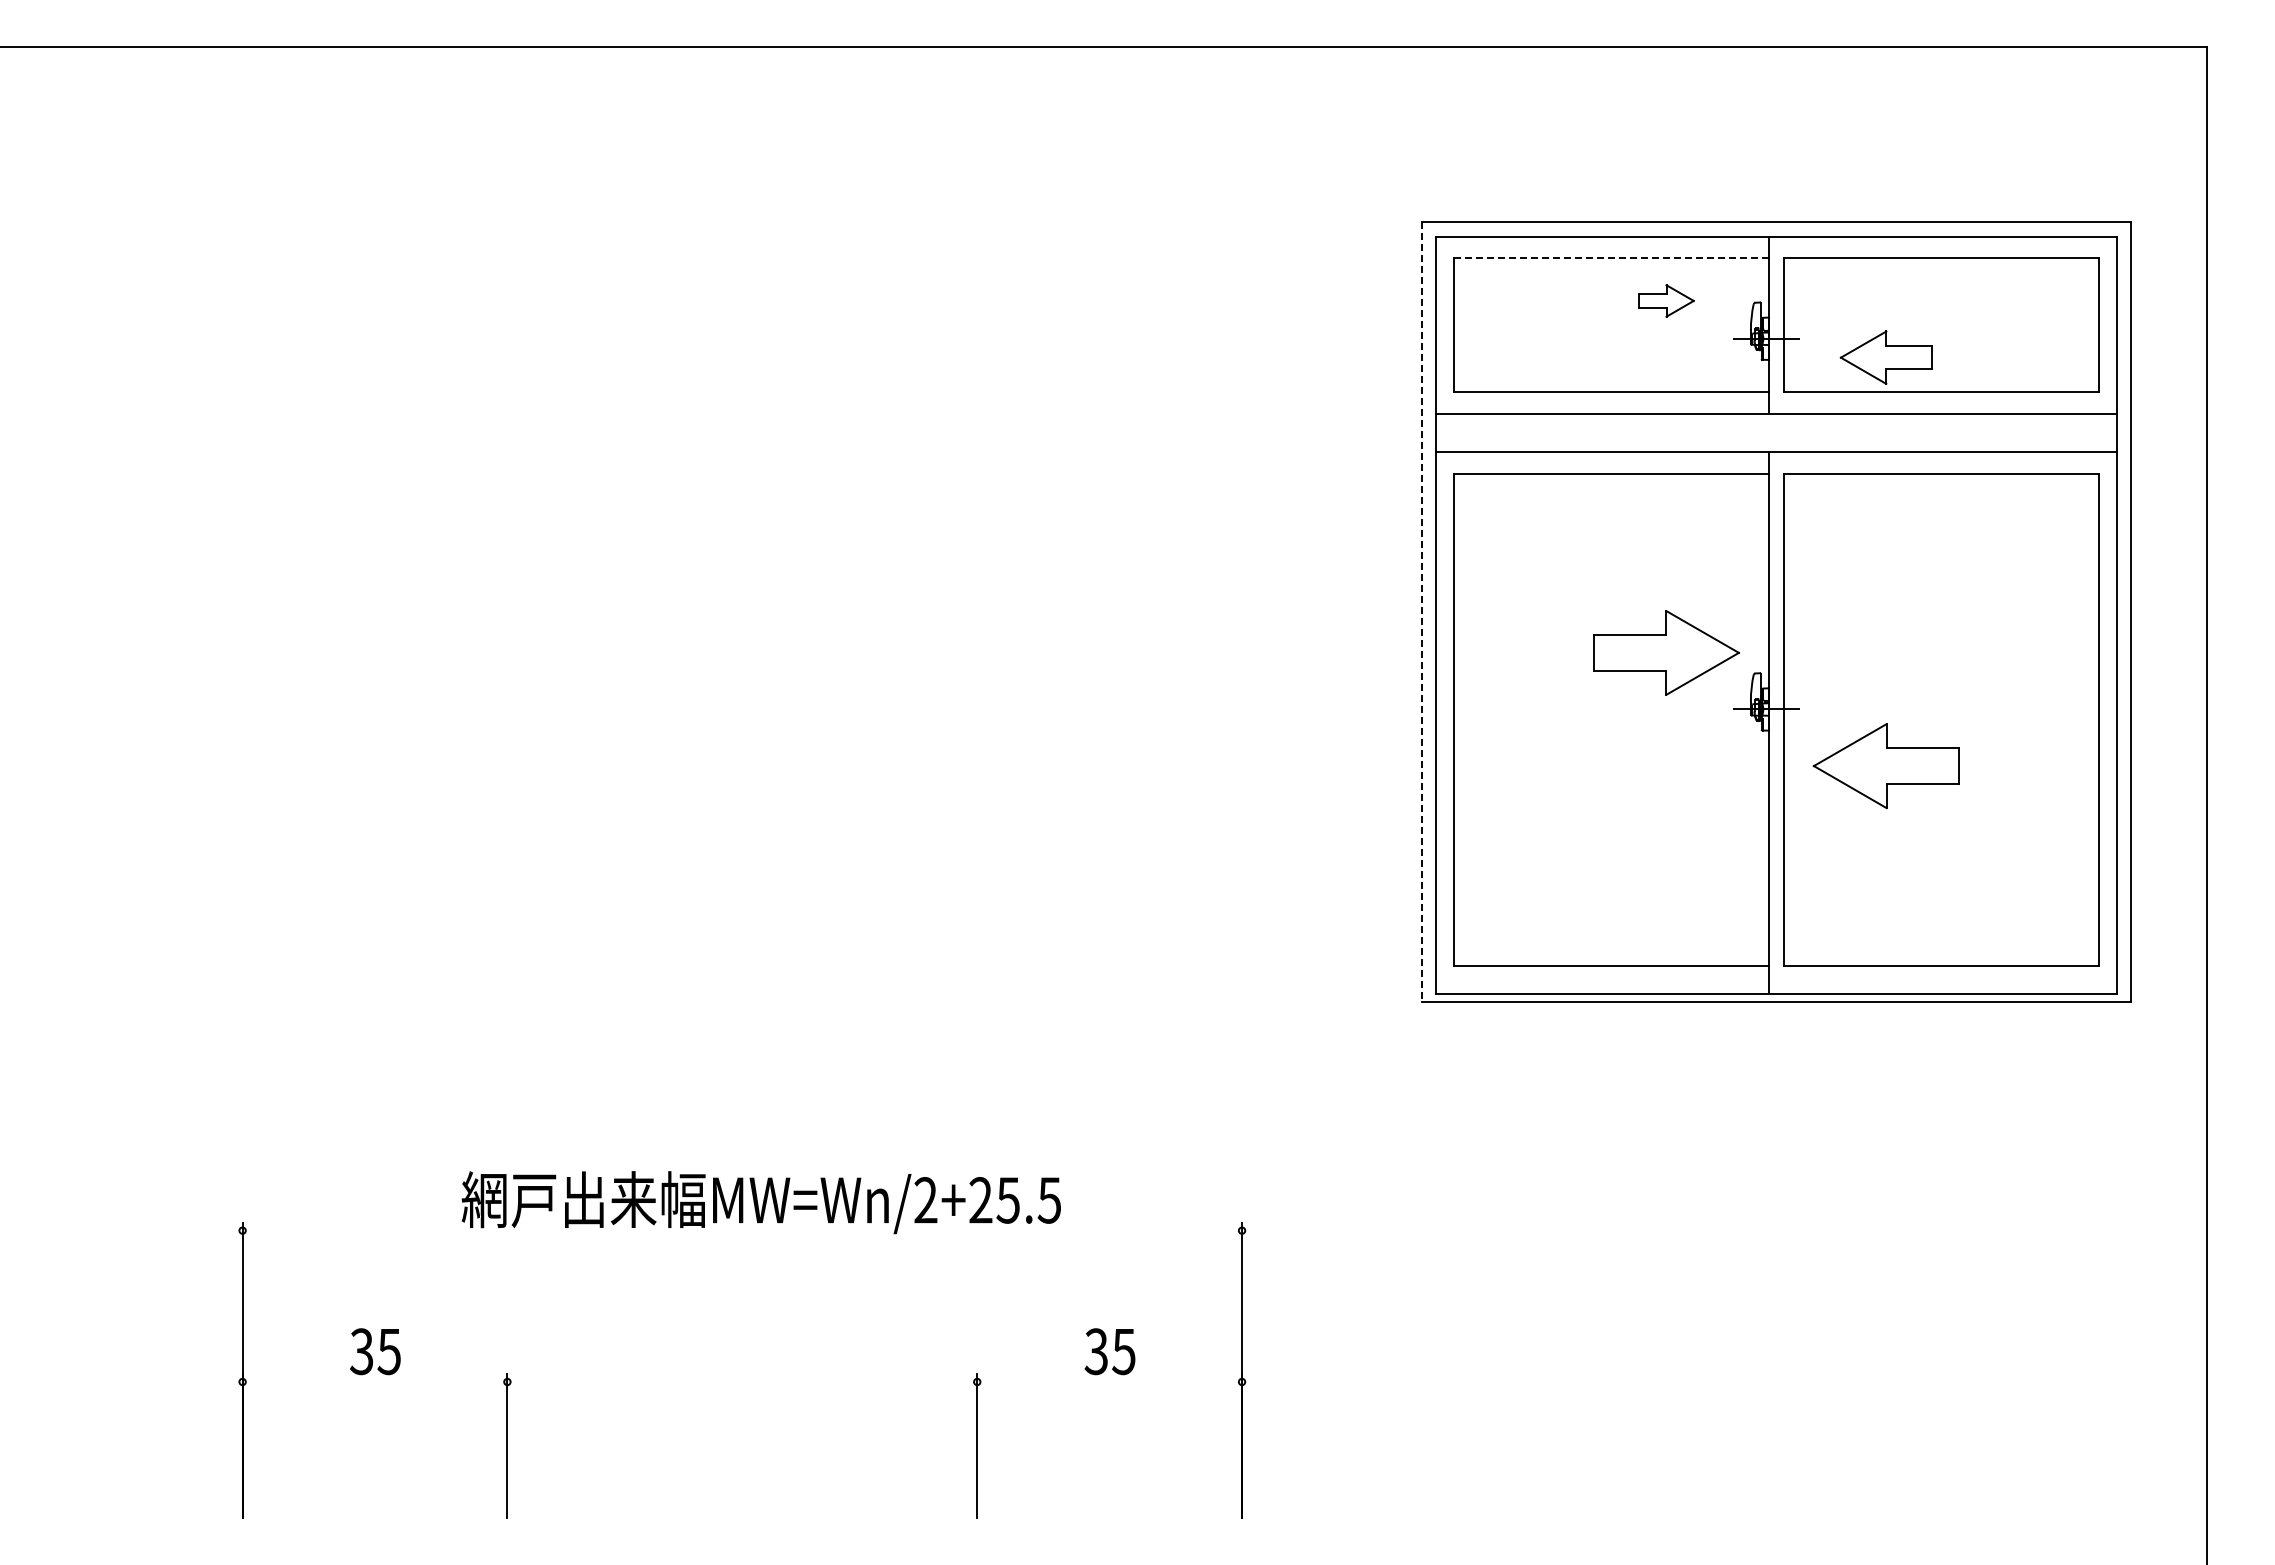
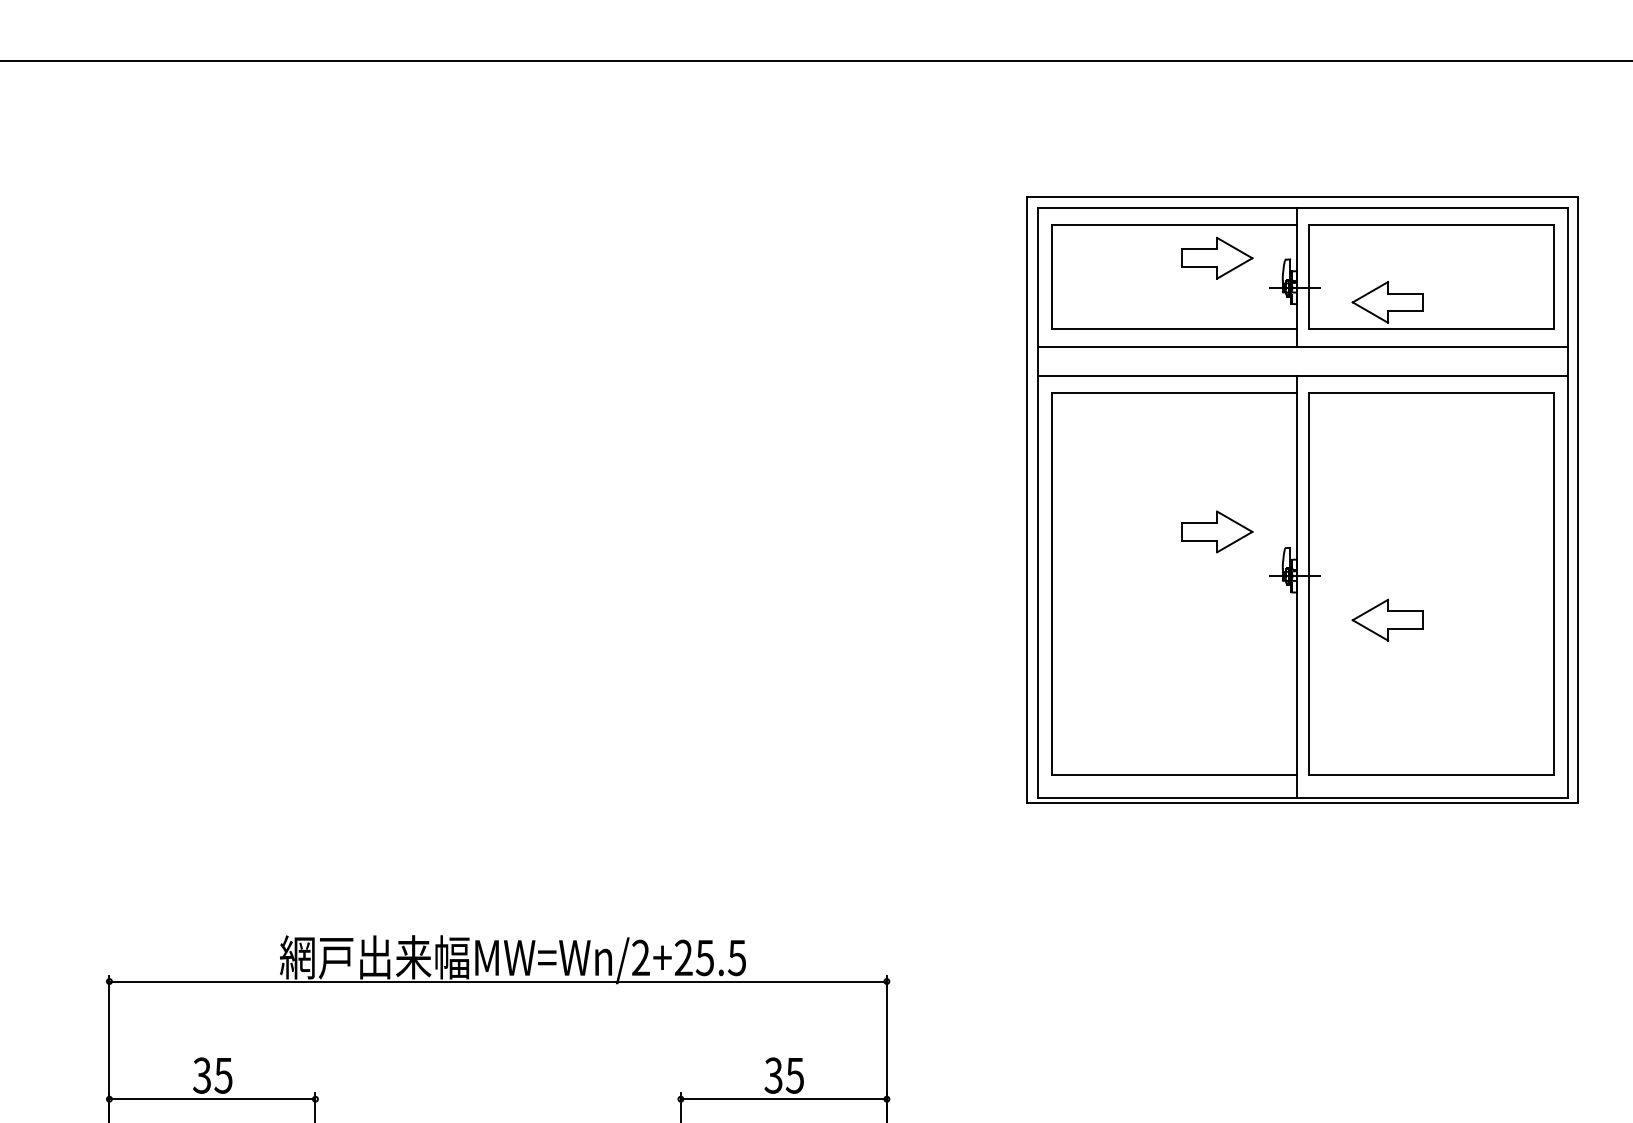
line: (1612, 258) -> (1175, 225), dashed -> solid
part: (1666, 300) -> (1217, 257), size x1.67
line: (1422, 611) -> (1027, 499), dashed -> solid
part: (1666, 652) -> (1217, 531), size x0.62
part: (1885, 766) -> (1387, 620), size x0.62
line: (742, 1230) -> (498, 981), added
line: (374, 1381) -> (212, 1098), added
line: (1109, 1381) -> (783, 1098), added

